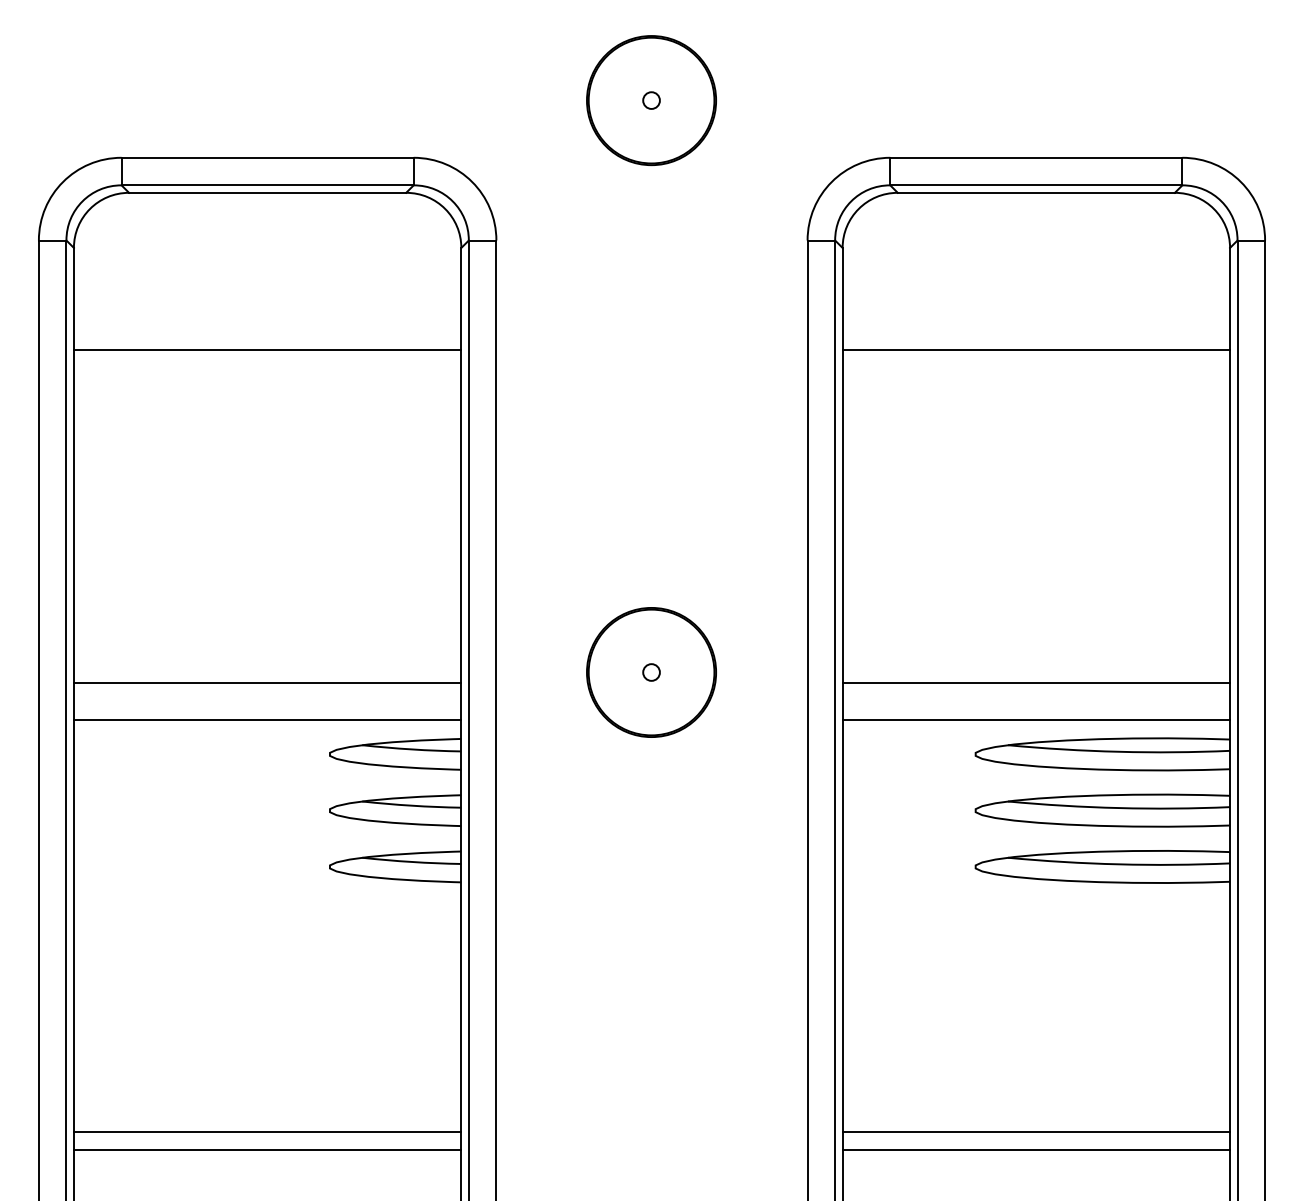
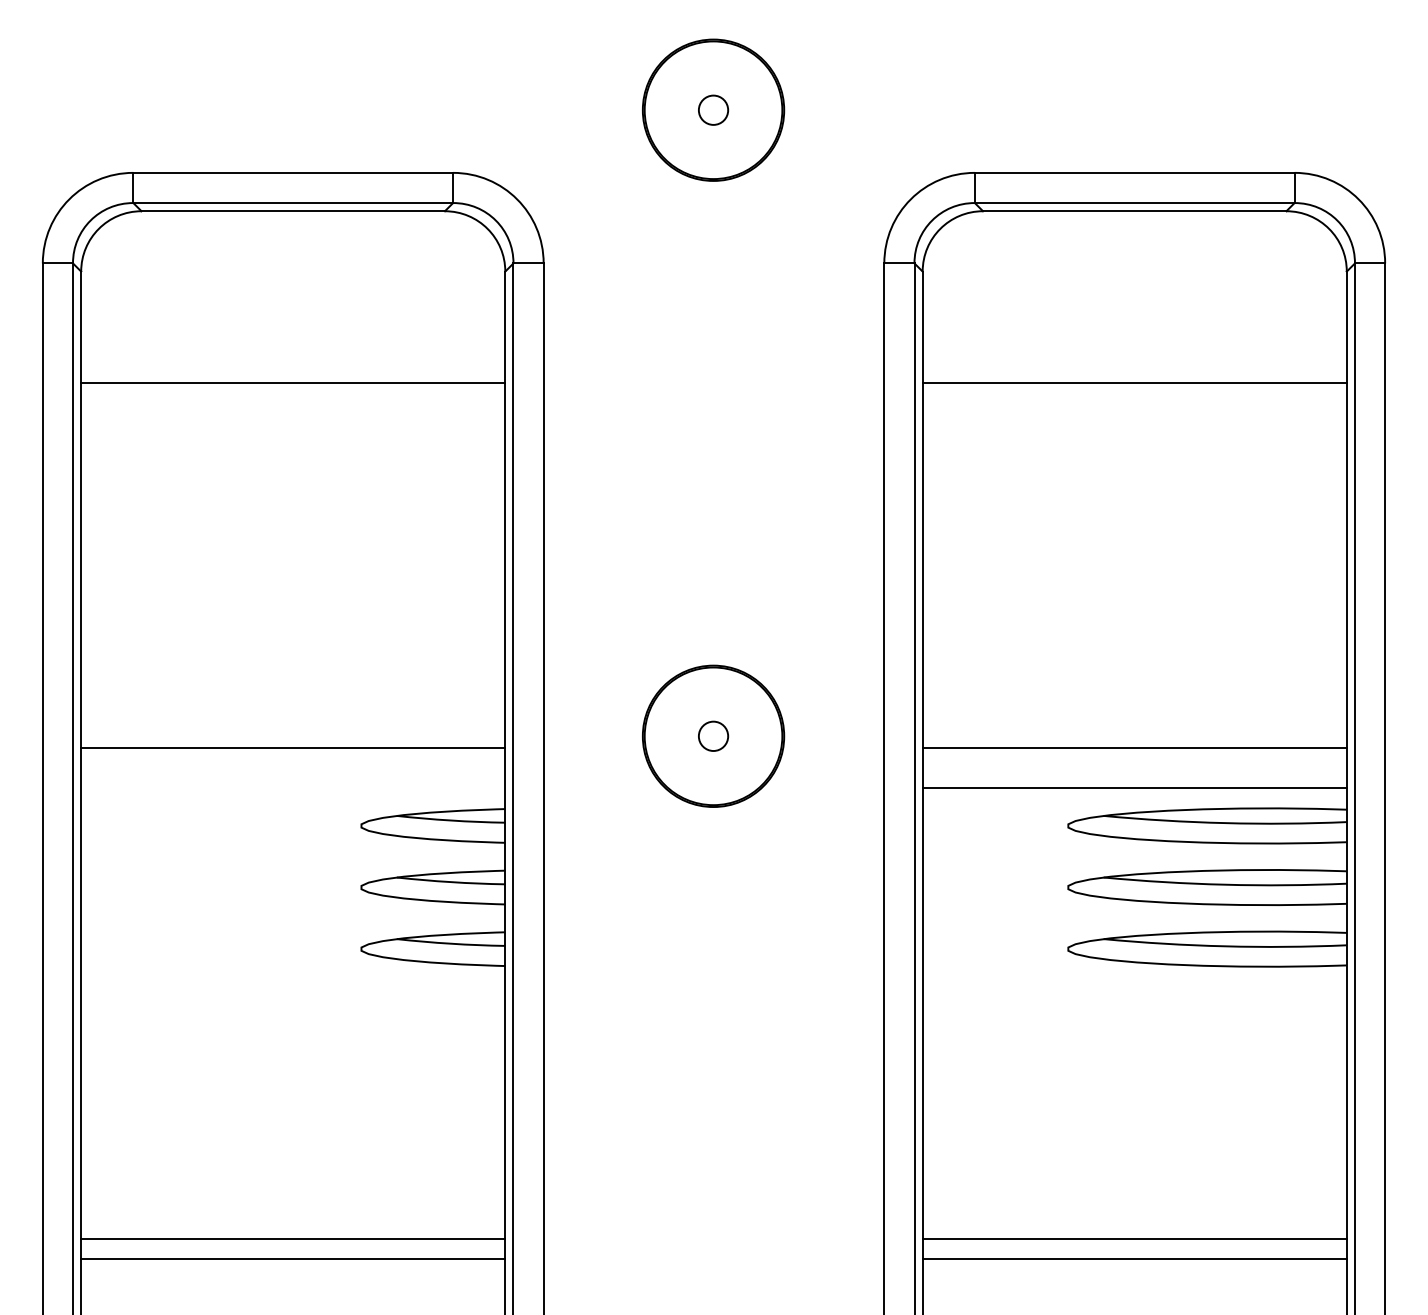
circle: (651, 100) -> (713, 110), size x1.6
circle: (651, 672) -> (713, 736), size x1.6
line: (267, 720) -> (293, 788), removed

